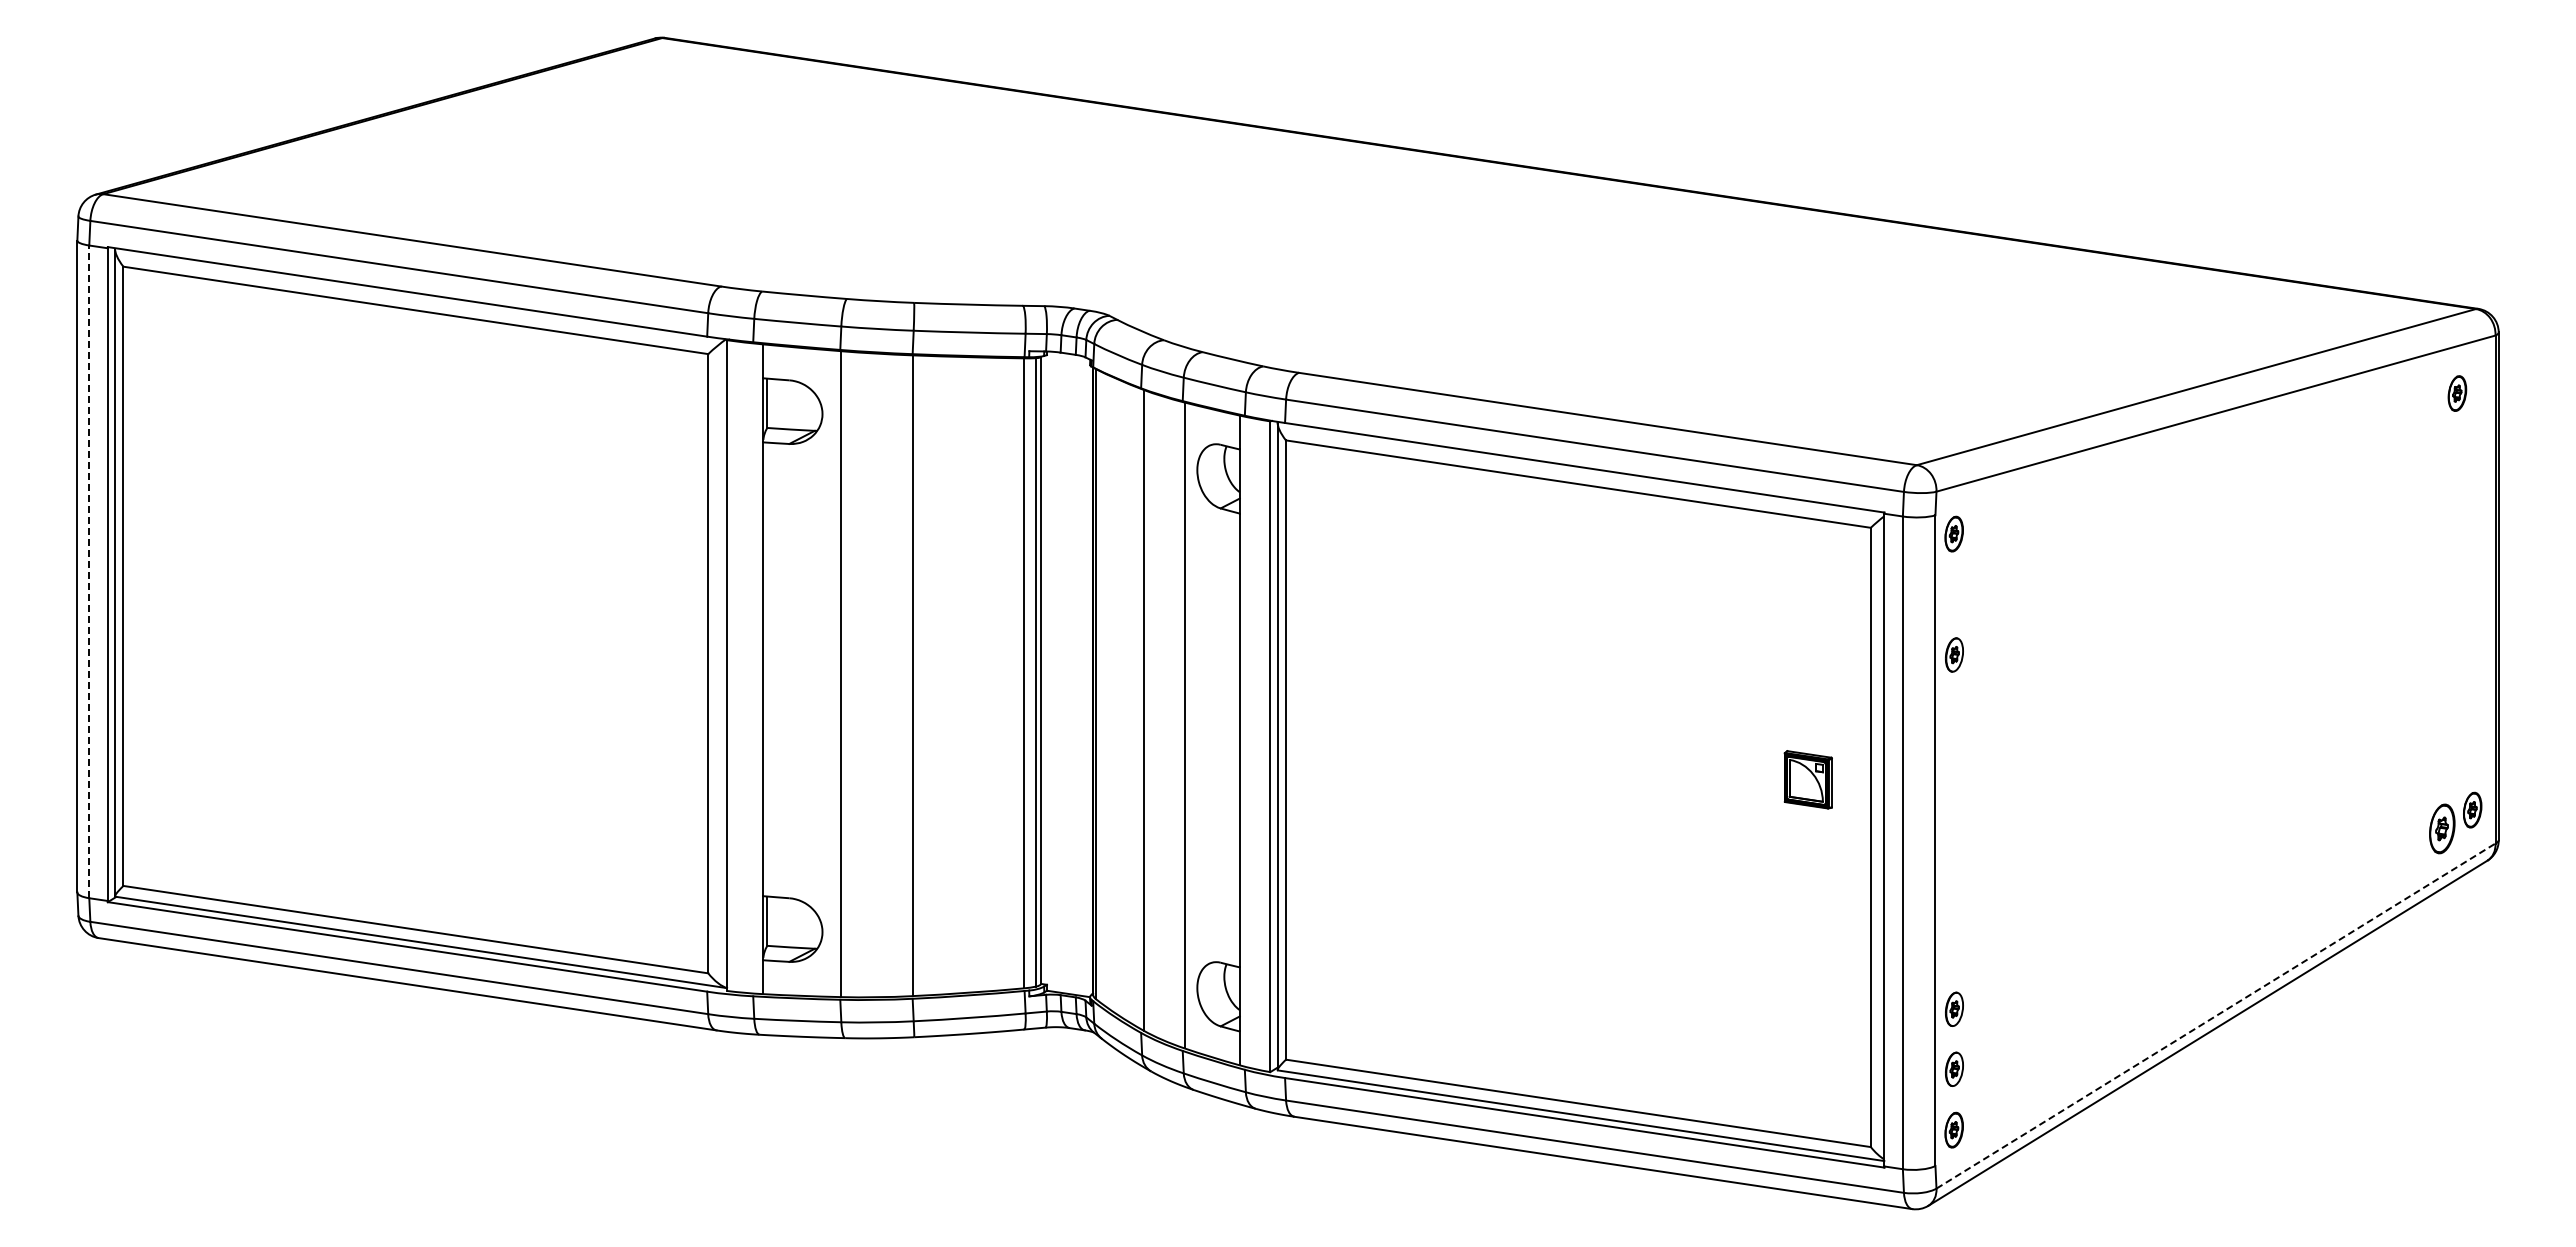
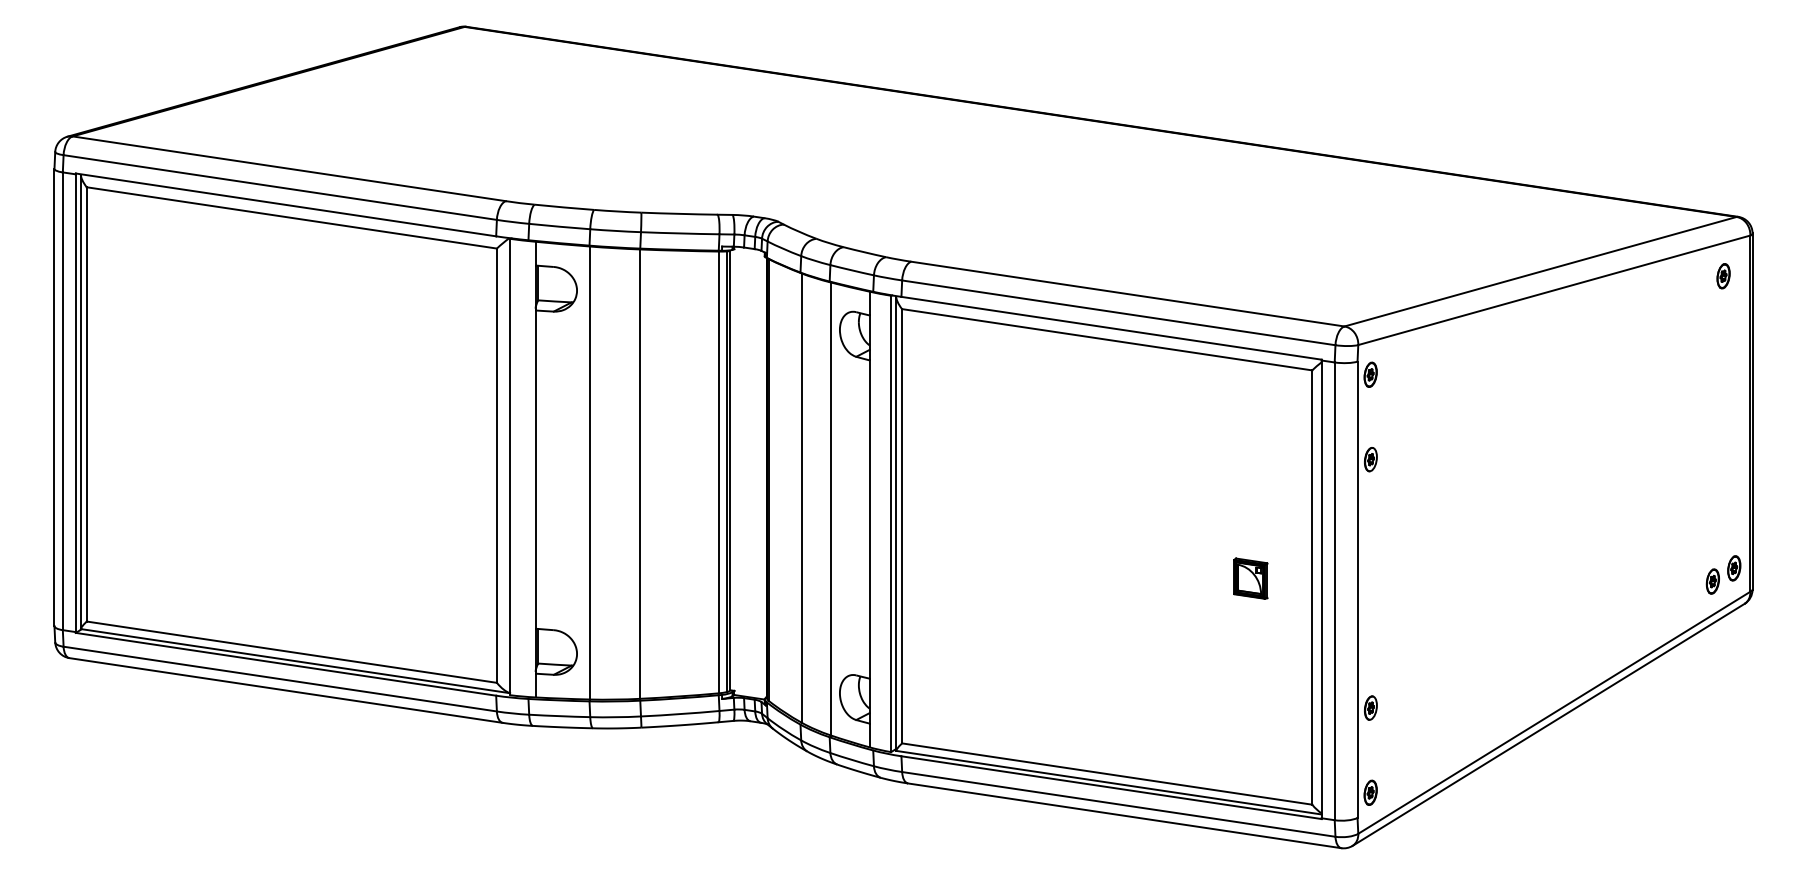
line: (89, 571) -> (62, 401), dashed -> solid
part: (1807, 779) -> (1250, 578), moved
part: (2441, 828) -> (1712, 581), size x0.71
line: (2216, 1015) -> (1554, 712), dashed -> solid
part: (1954, 1068) -> (1370, 749), removed

